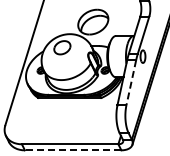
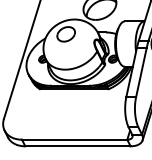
line: (131, 83) -> (141, 73), dashed -> solid
line: (72, 150) -> (77, 146), dashed -> solid

